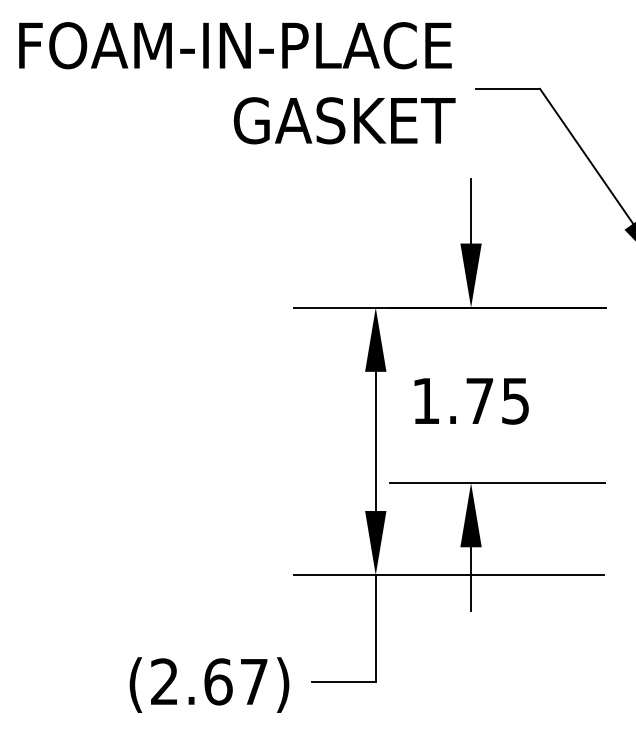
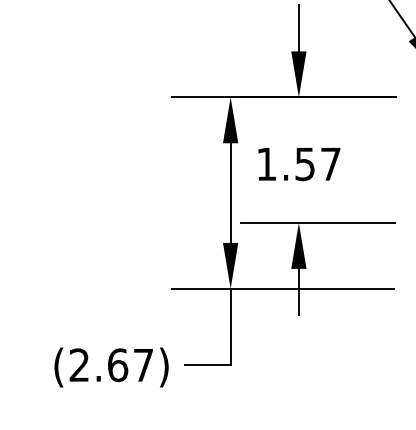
text: (497, 401) -> (317, 164), 1.75 -> 1.57

